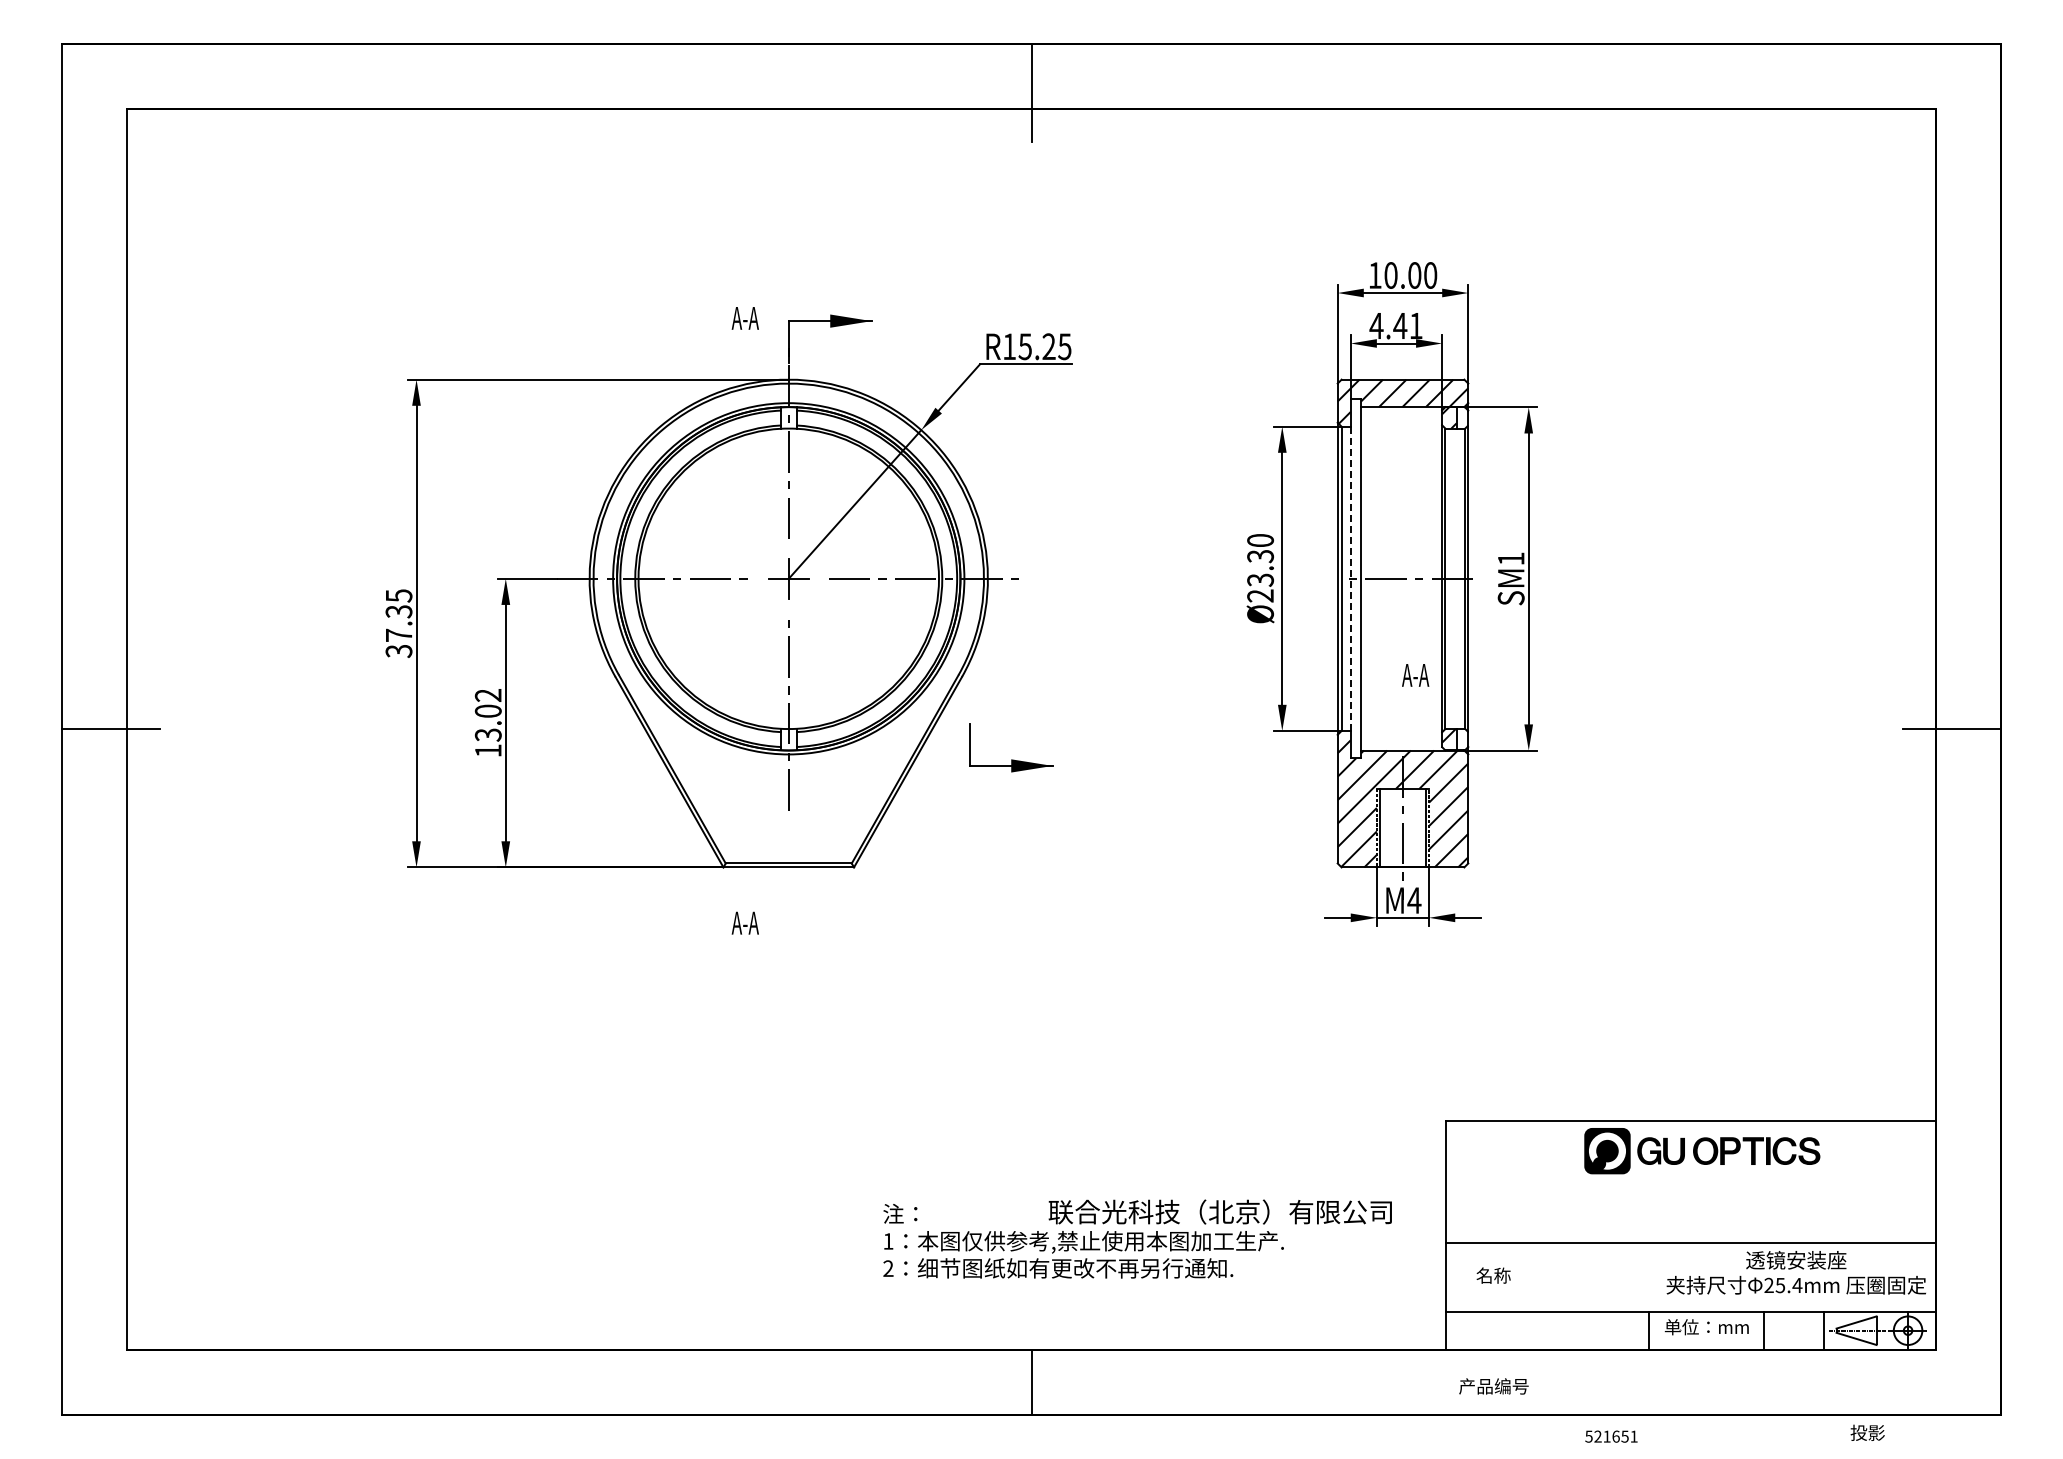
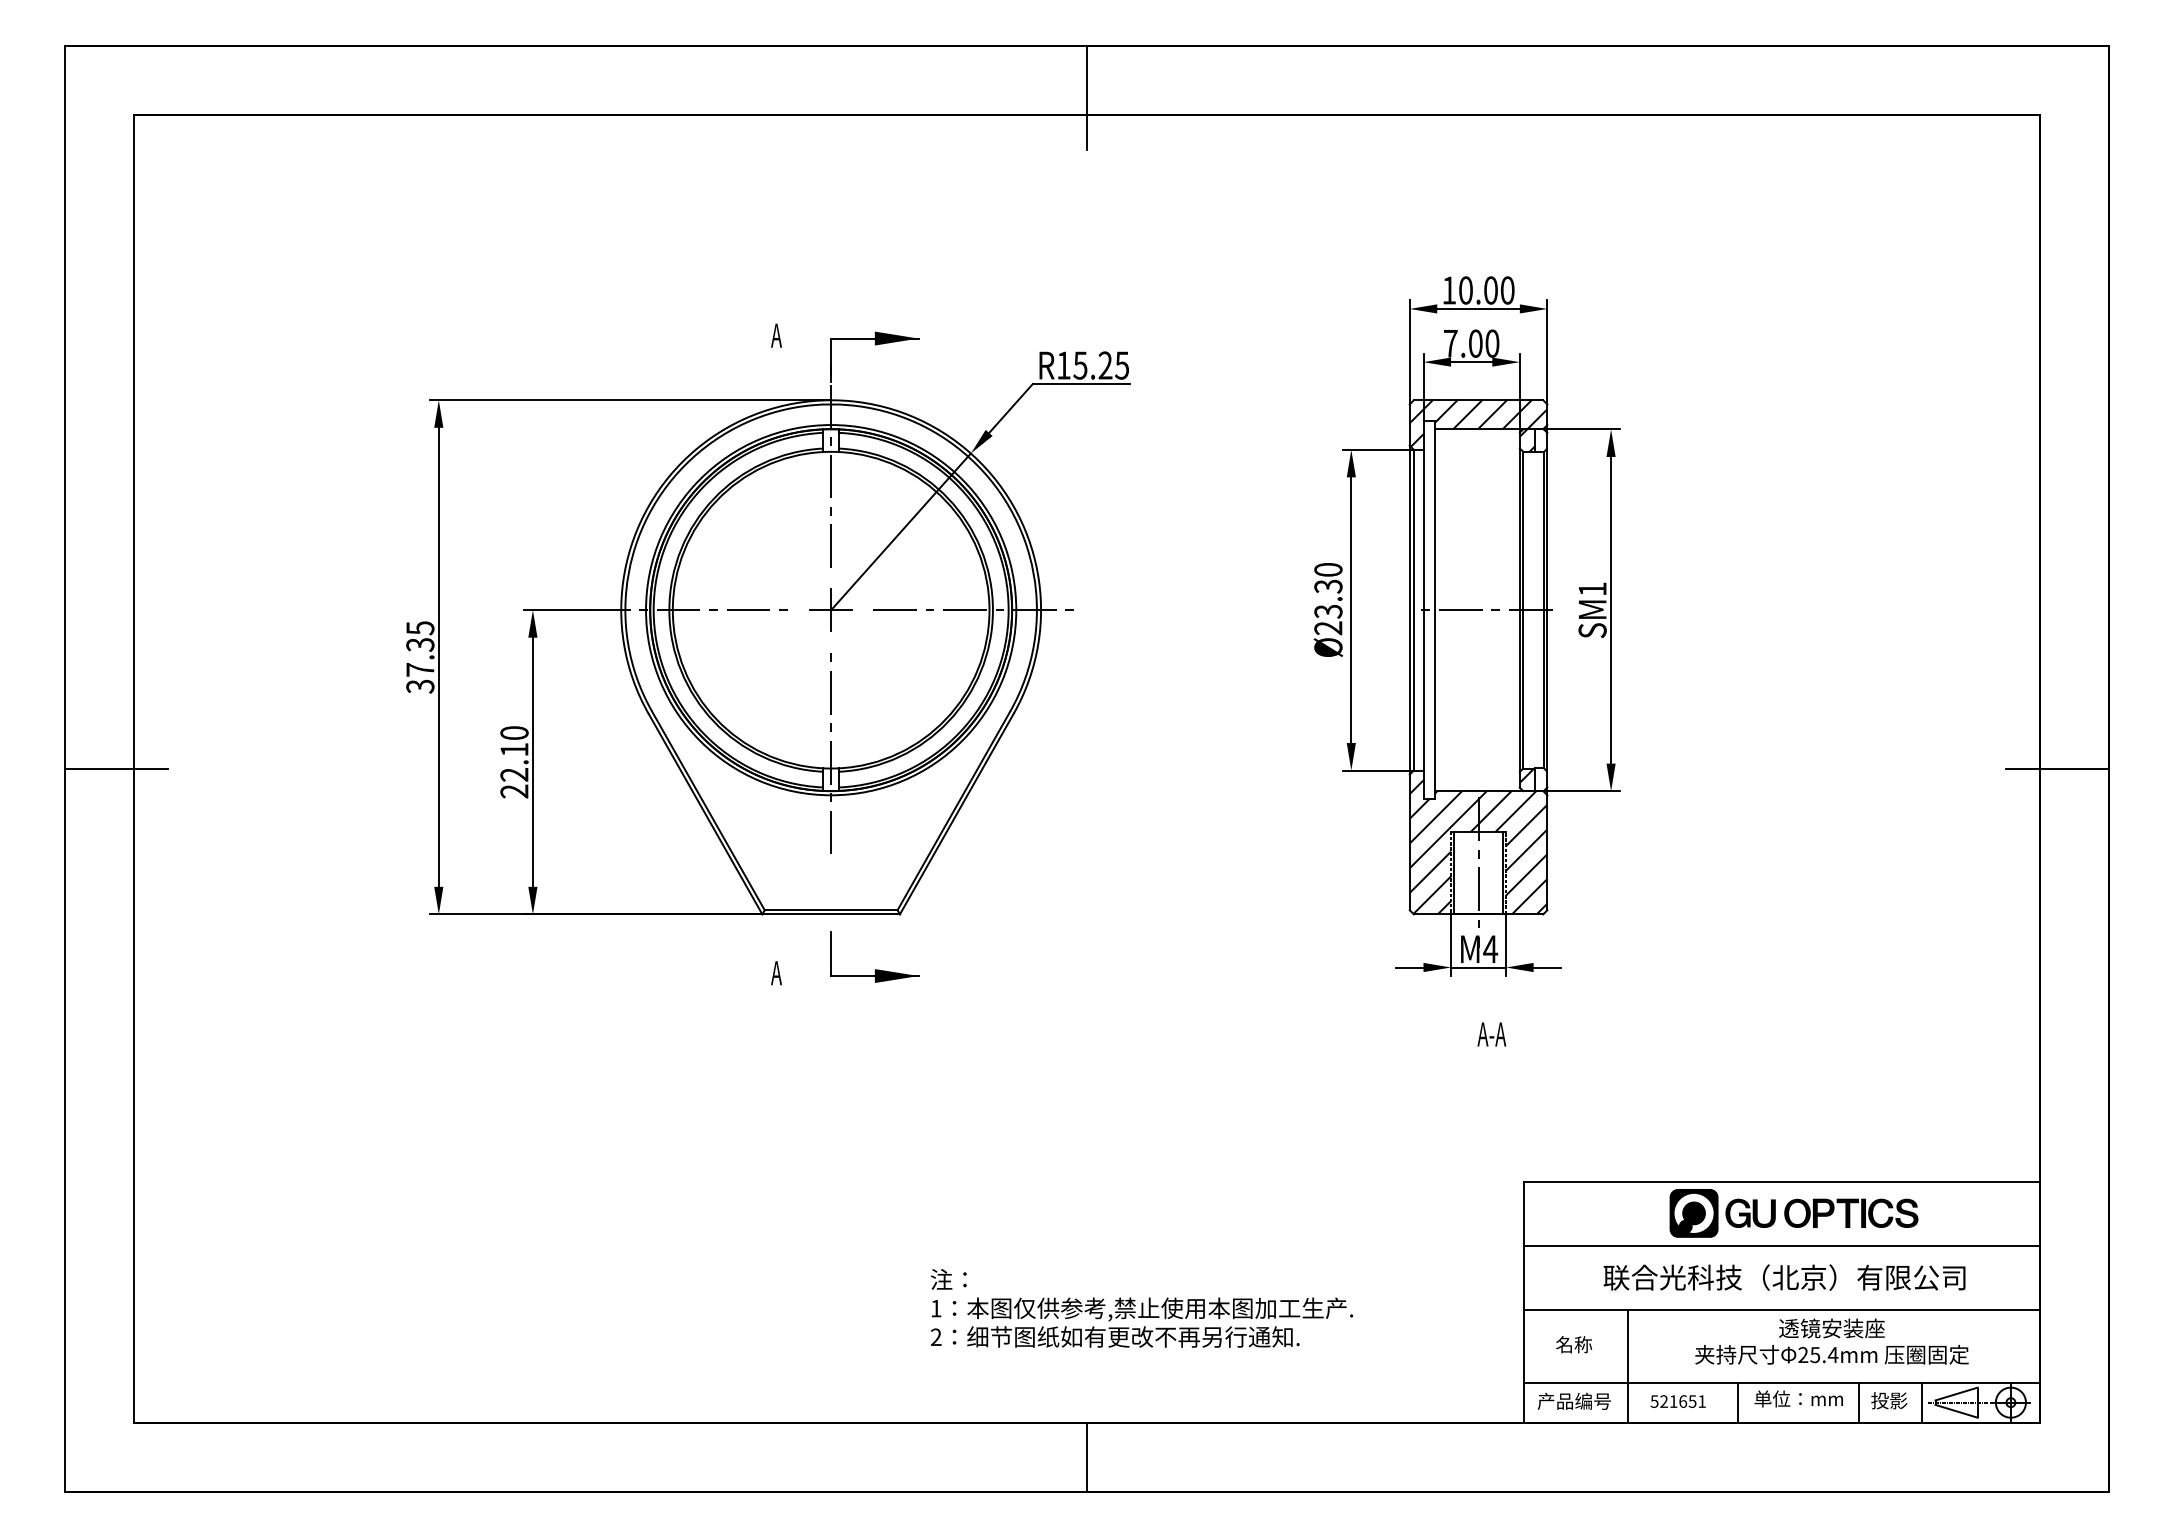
text: (750, 318) -> (790, 335), A-A -> A
text: (1395, 325) -> (1470, 343), 4.41 -> 7.00
line: (1350, 579) -> (1423, 610), dashed -> solid
text: (1415, 675) -> (1491, 1034), moved
text: (487, 723) -> (513, 762), 13.02 -> 22.10
part: (1011, 759) -> (875, 969), moved
text: (750, 922) -> (790, 972), A-A -> A
line: (1690, 1182) -> (1781, 1246), added
text: (1219, 1211) -> (1783, 1277), moved
text: (1795, 1272) -> (1831, 1341), moved
line: (1544, 1296) -> (1627, 1366), added
text: (1493, 1386) -> (1573, 1401), moved
text: (1867, 1432) -> (1889, 1400), moved
text: (1611, 1436) -> (1678, 1401), moved

